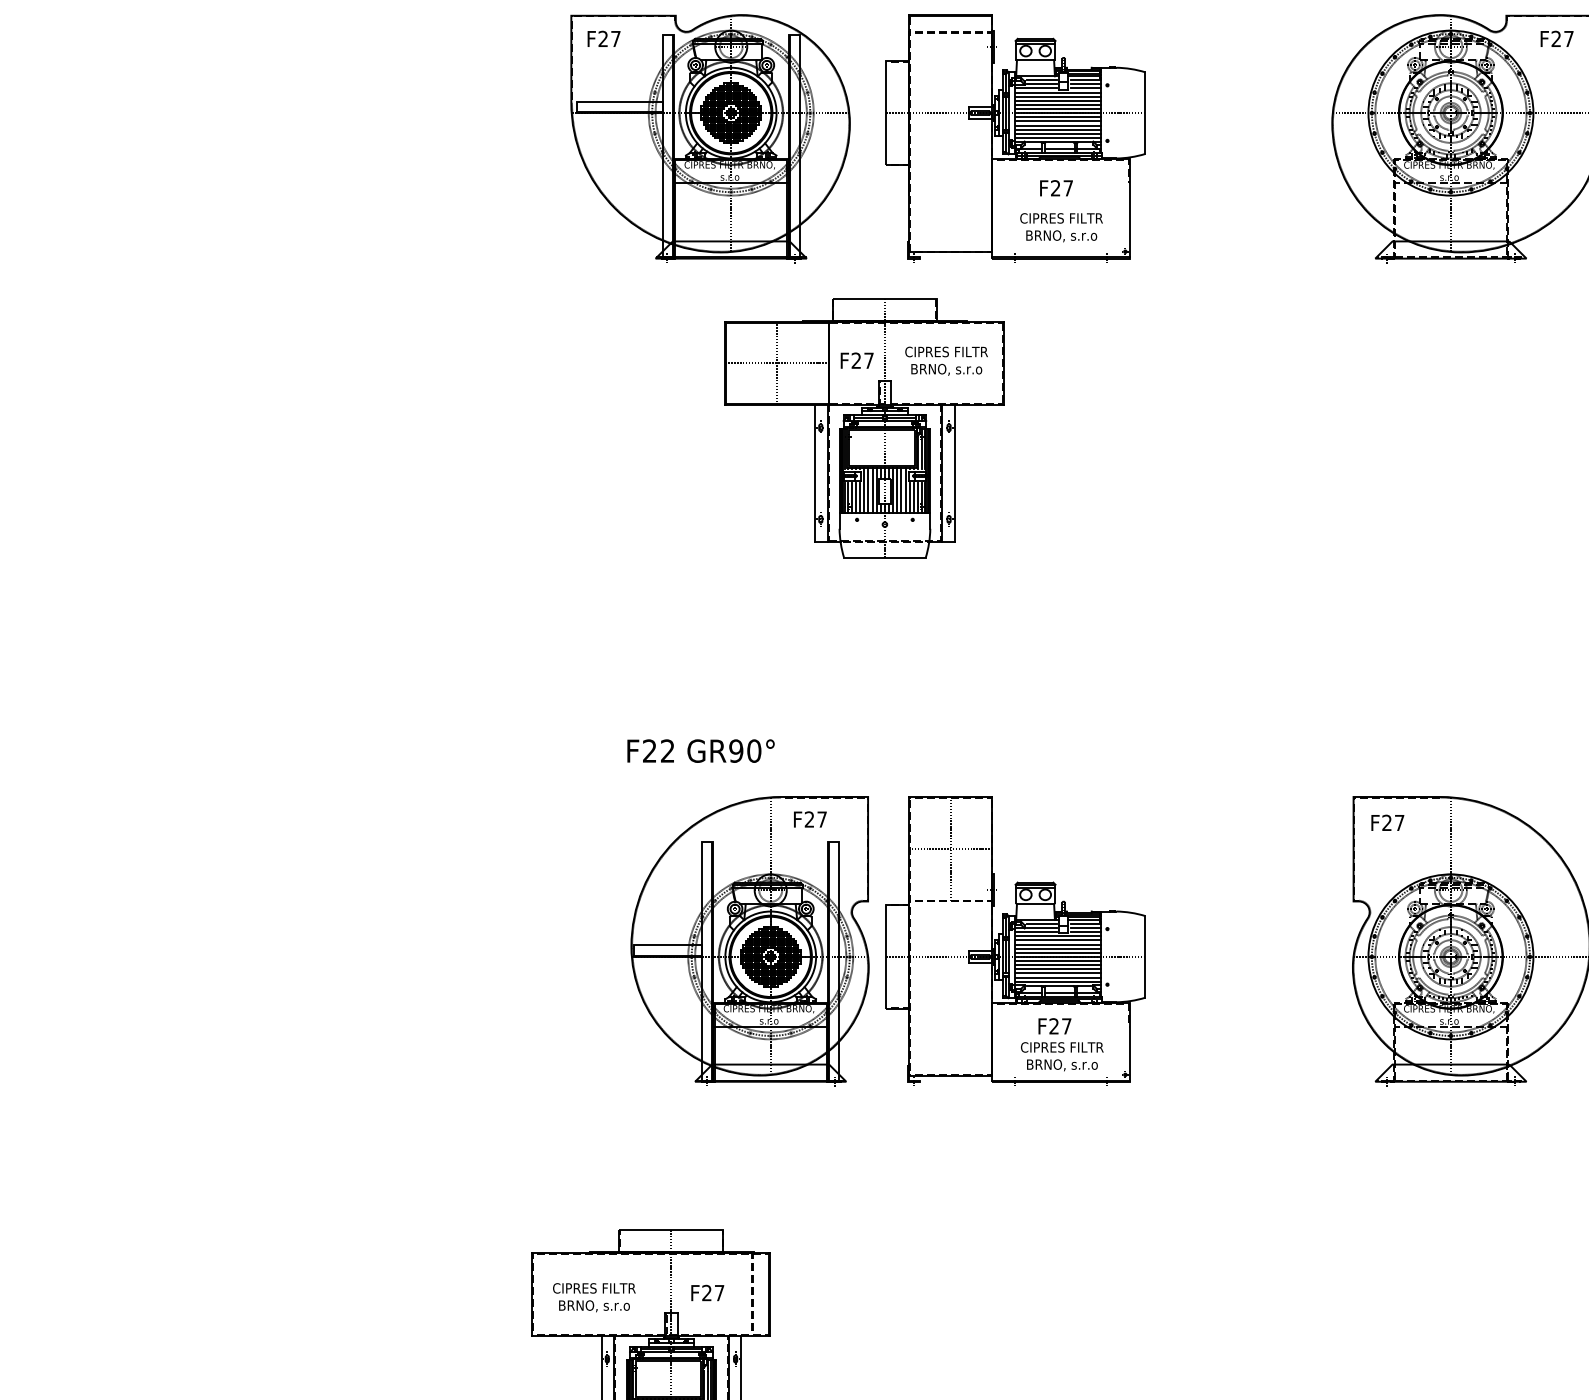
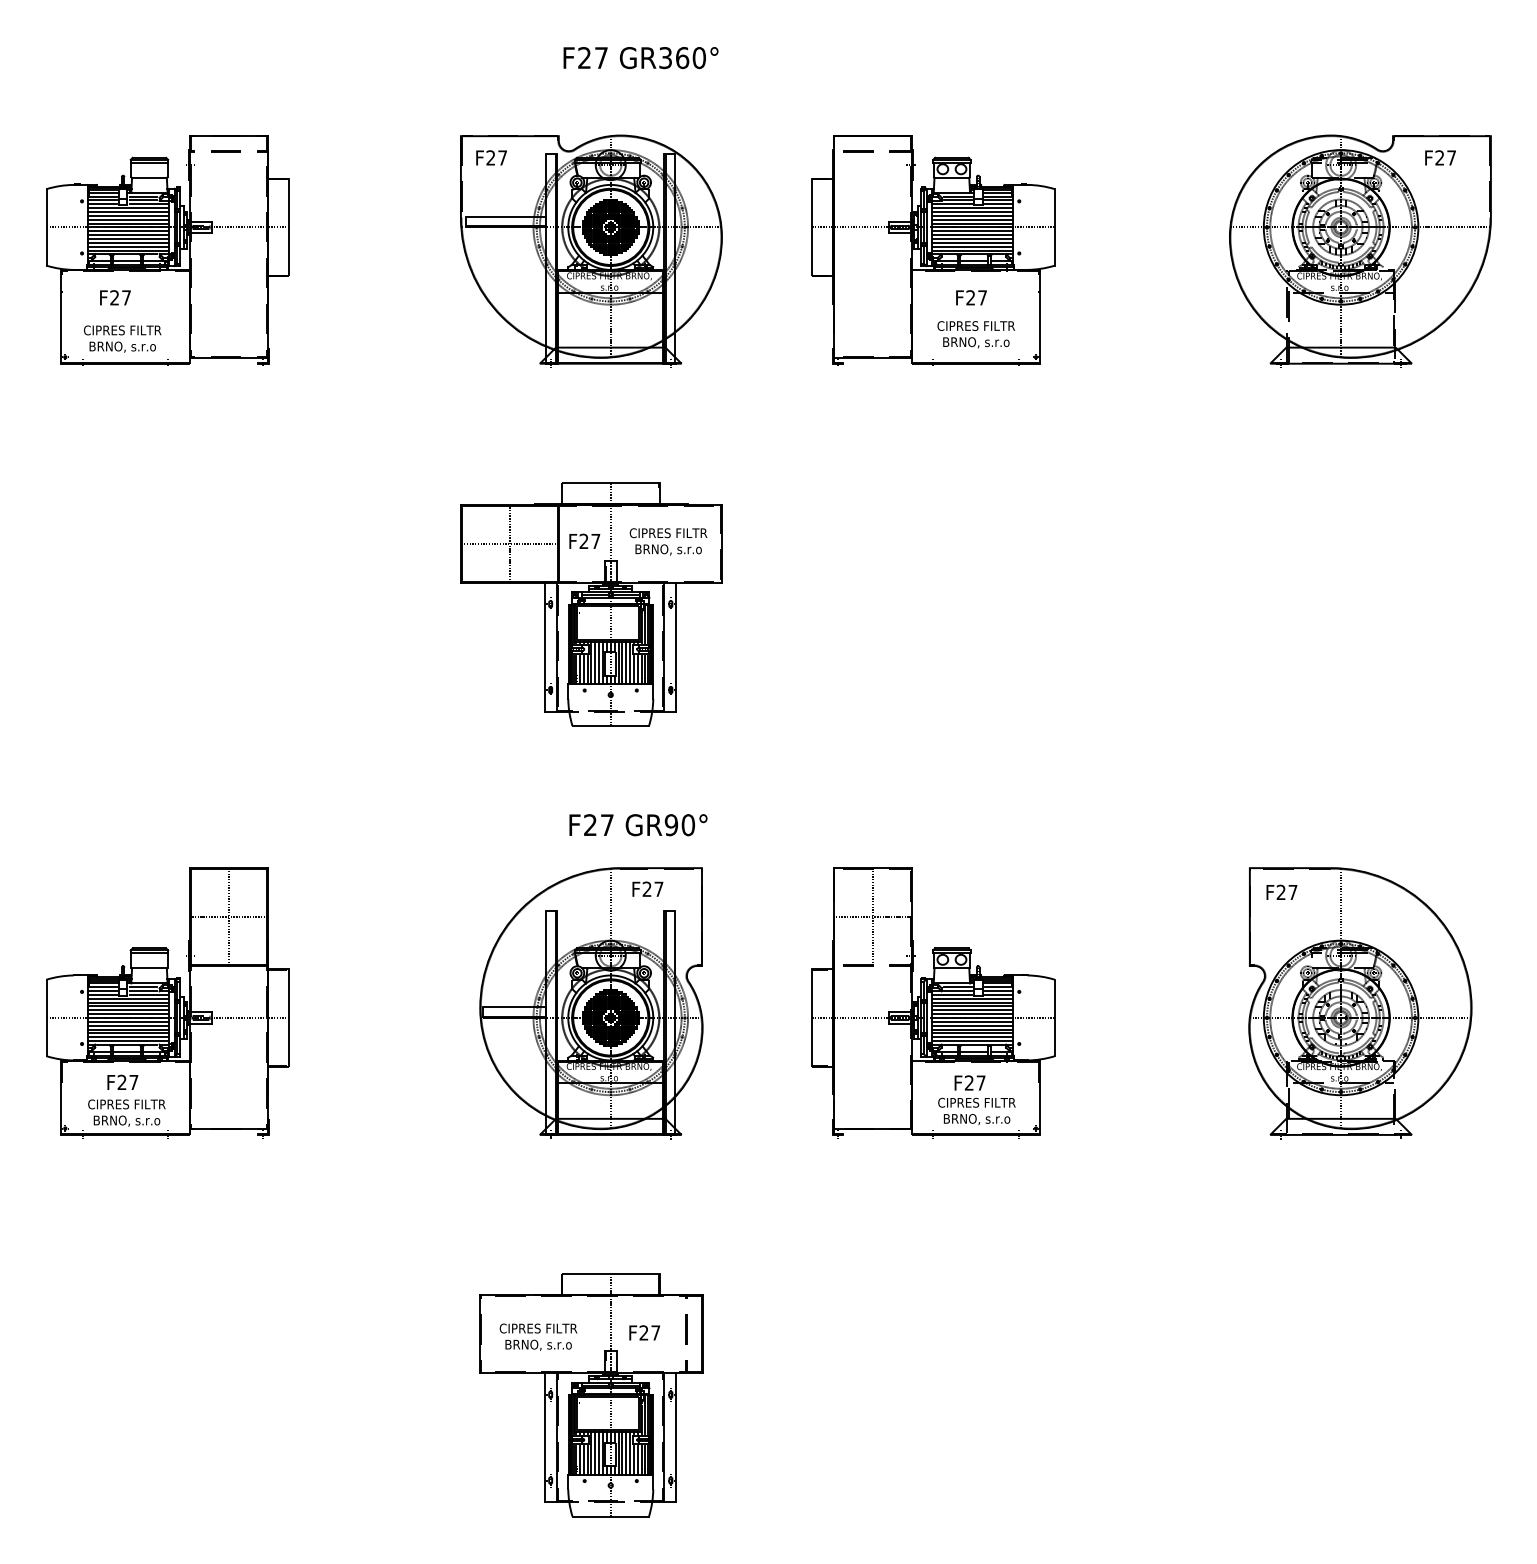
part: (198, 137) -> (167, 250), added
part: (710, 137) -> (591, 250), moved
part: (864, 428) -> (591, 604), moved
text: (667, 750) -> (607, 824), F22 -> F27
part: (198, 940) -> (167, 1002), added
part: (750, 941) -> (591, 1003), moved

